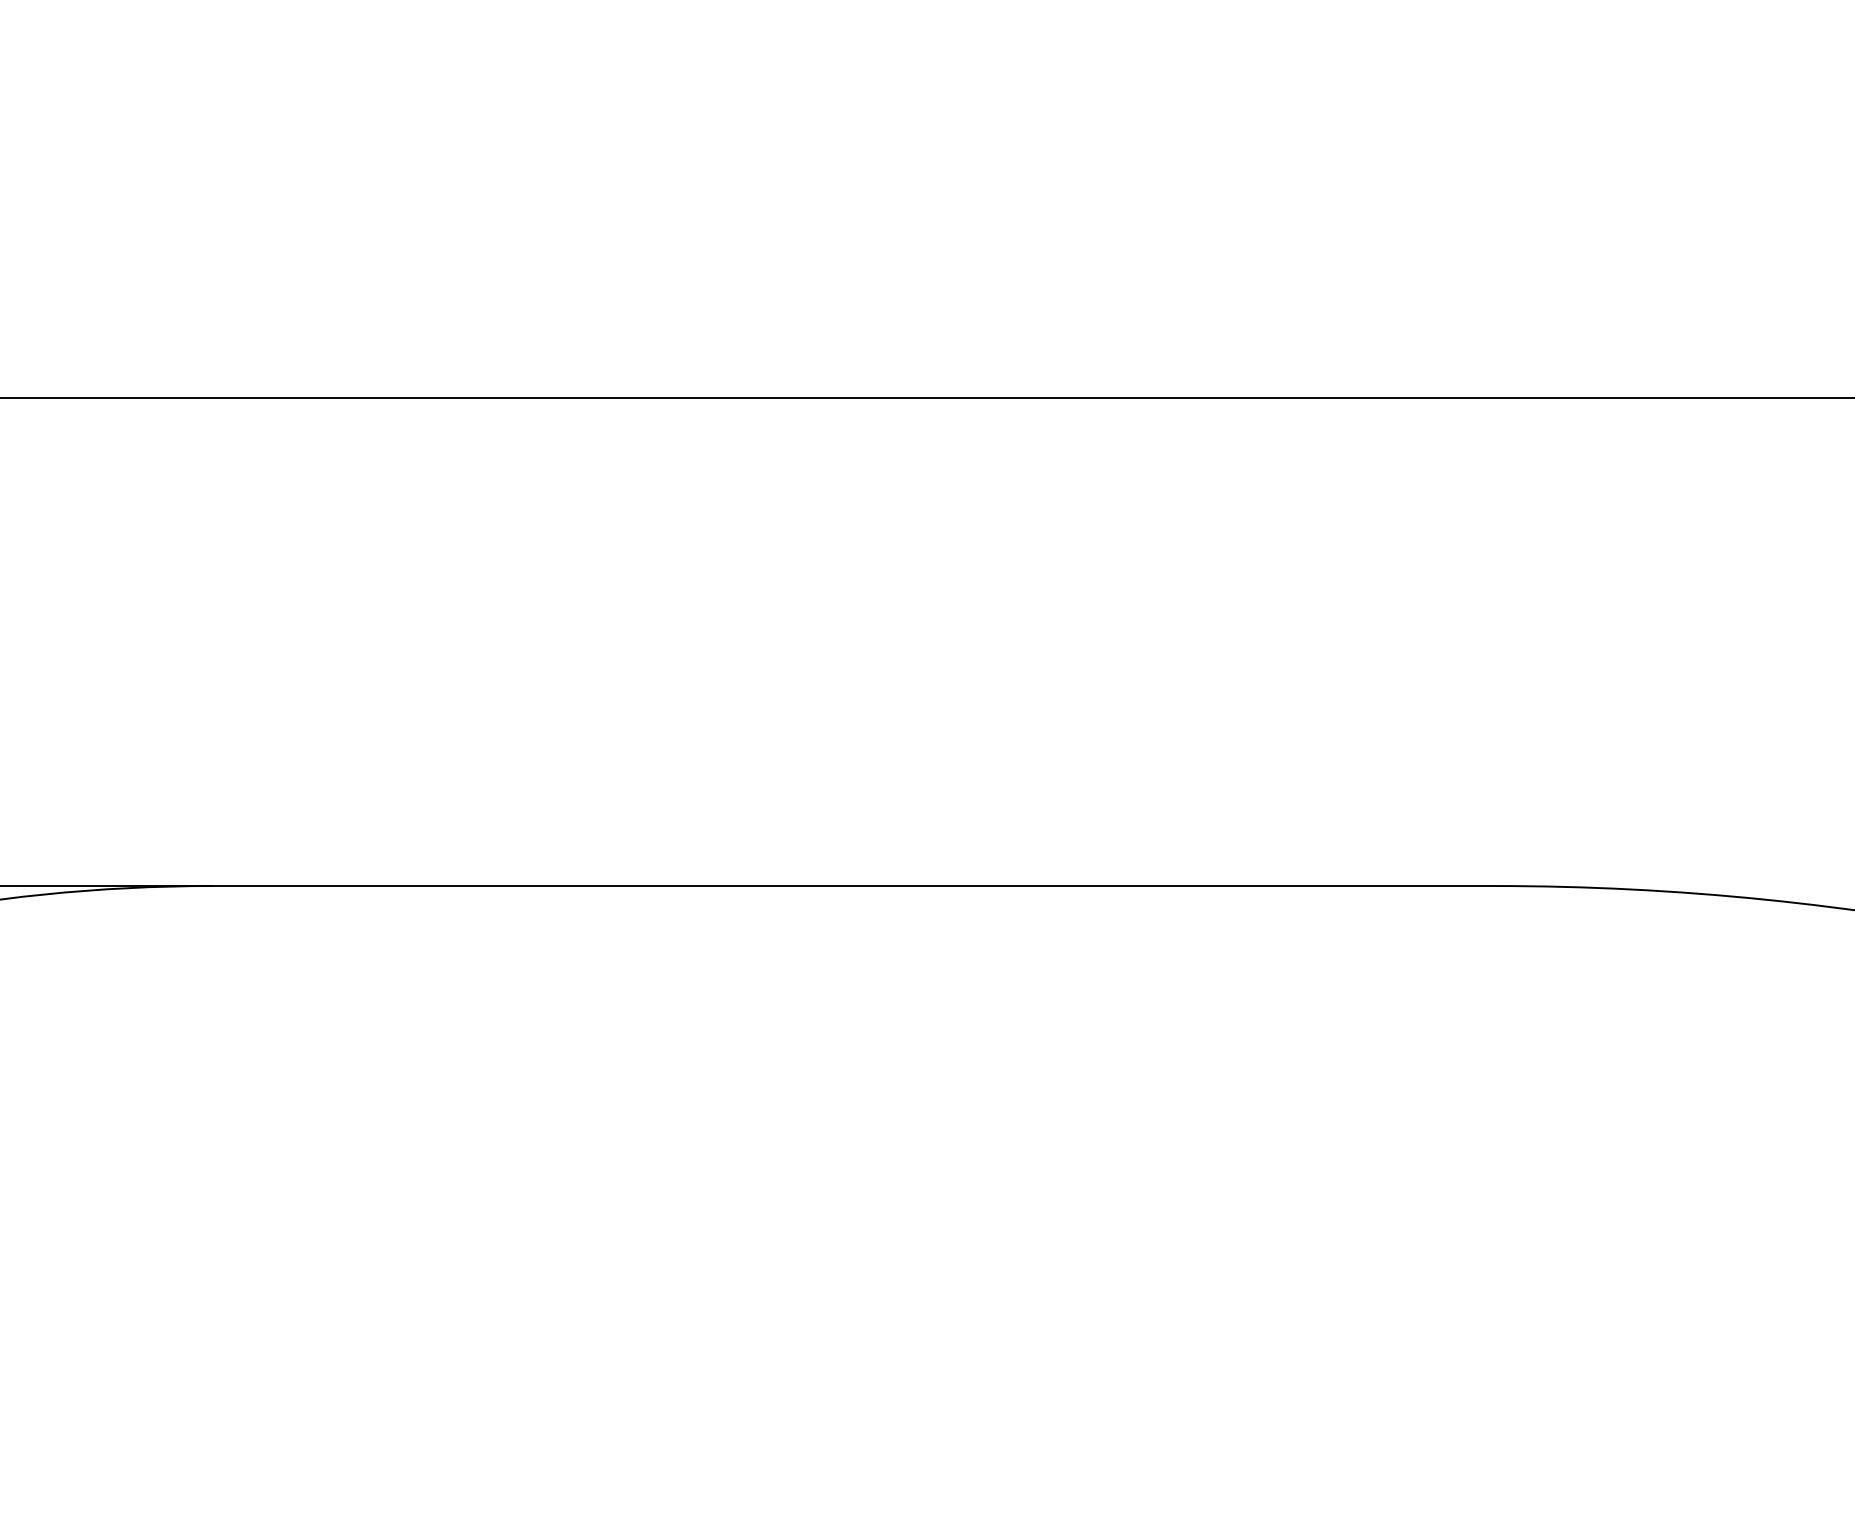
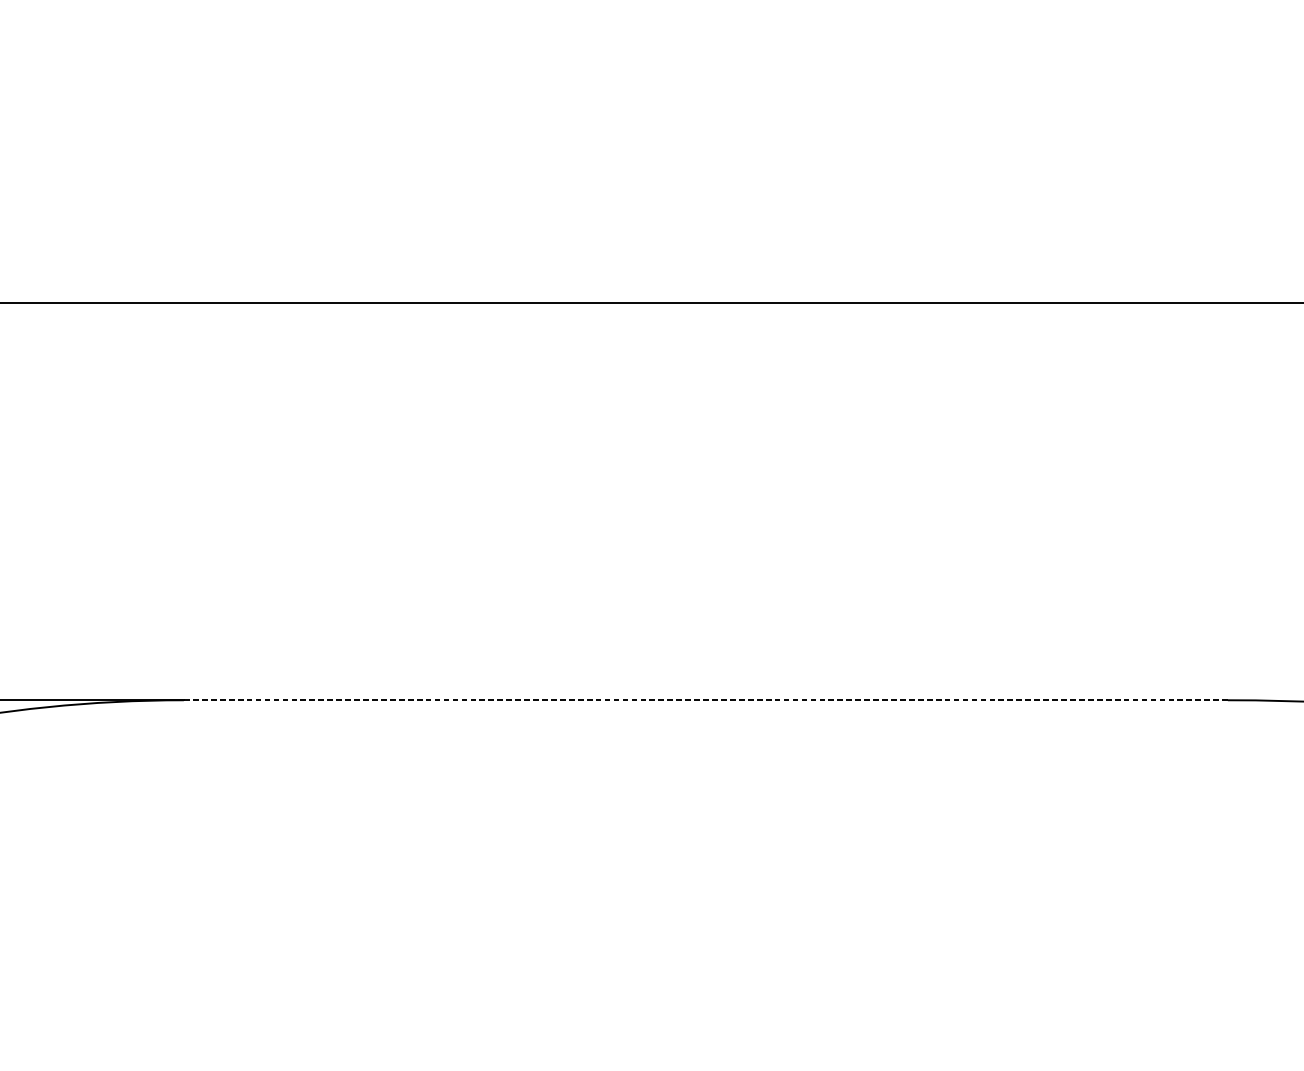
line: (853, 886) -> (705, 700), solid -> dashed

